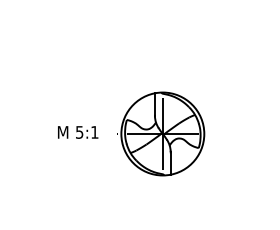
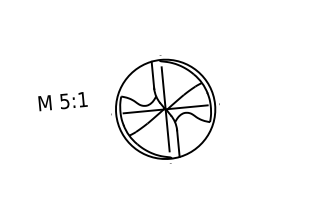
text: (78, 132) -> (63, 101), moved

